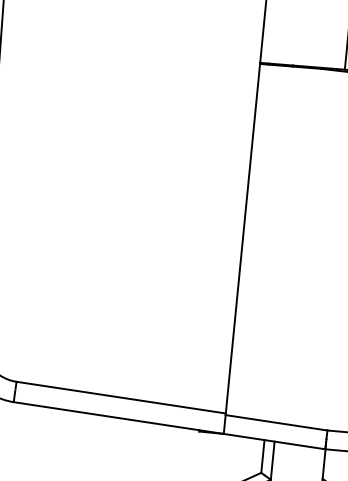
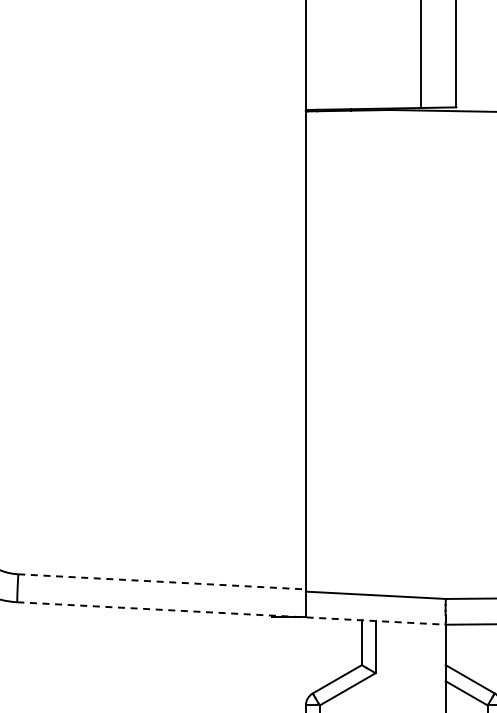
line: (121, 397) -> (162, 581), solid -> dashed
line: (170, 425) -> (232, 613), solid -> dashed

